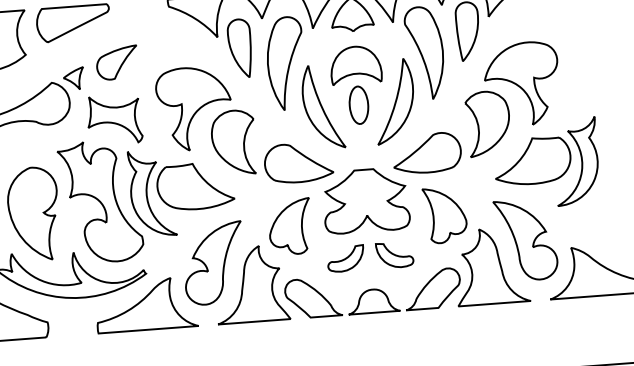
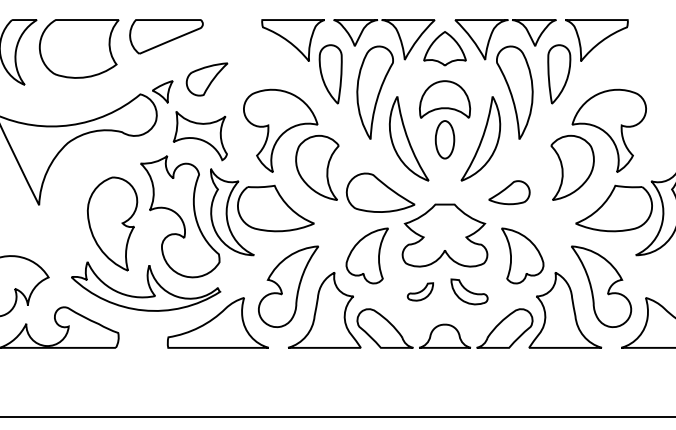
part: (427, 152) -> (509, 192), size x0.6
part: (345, 258) -> (420, 291), size x0.7

